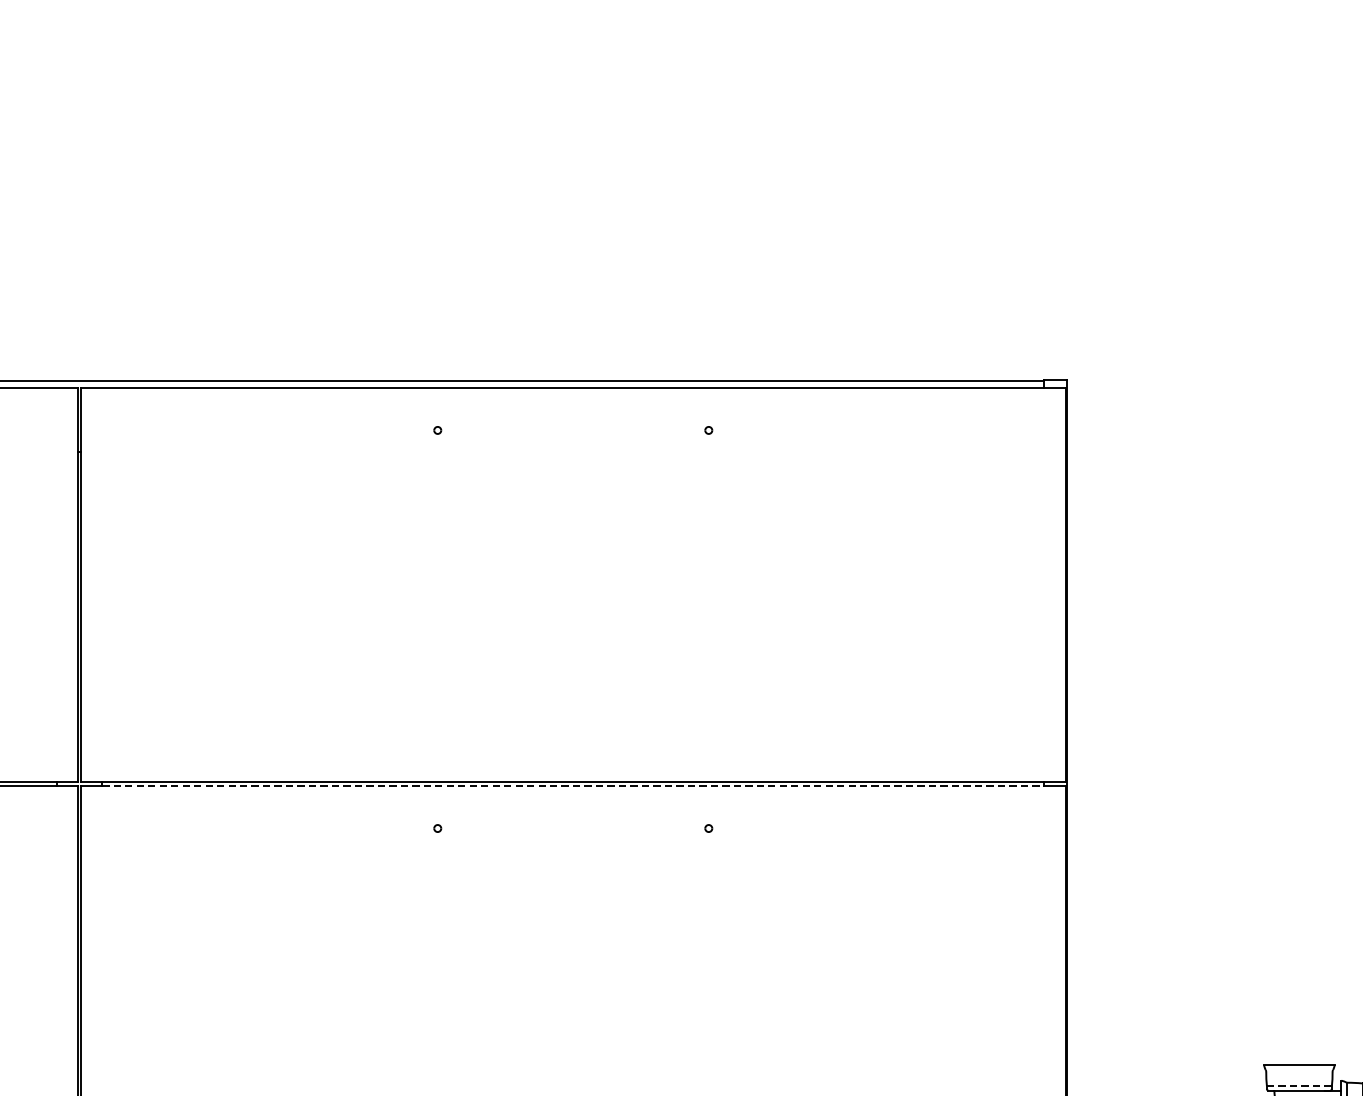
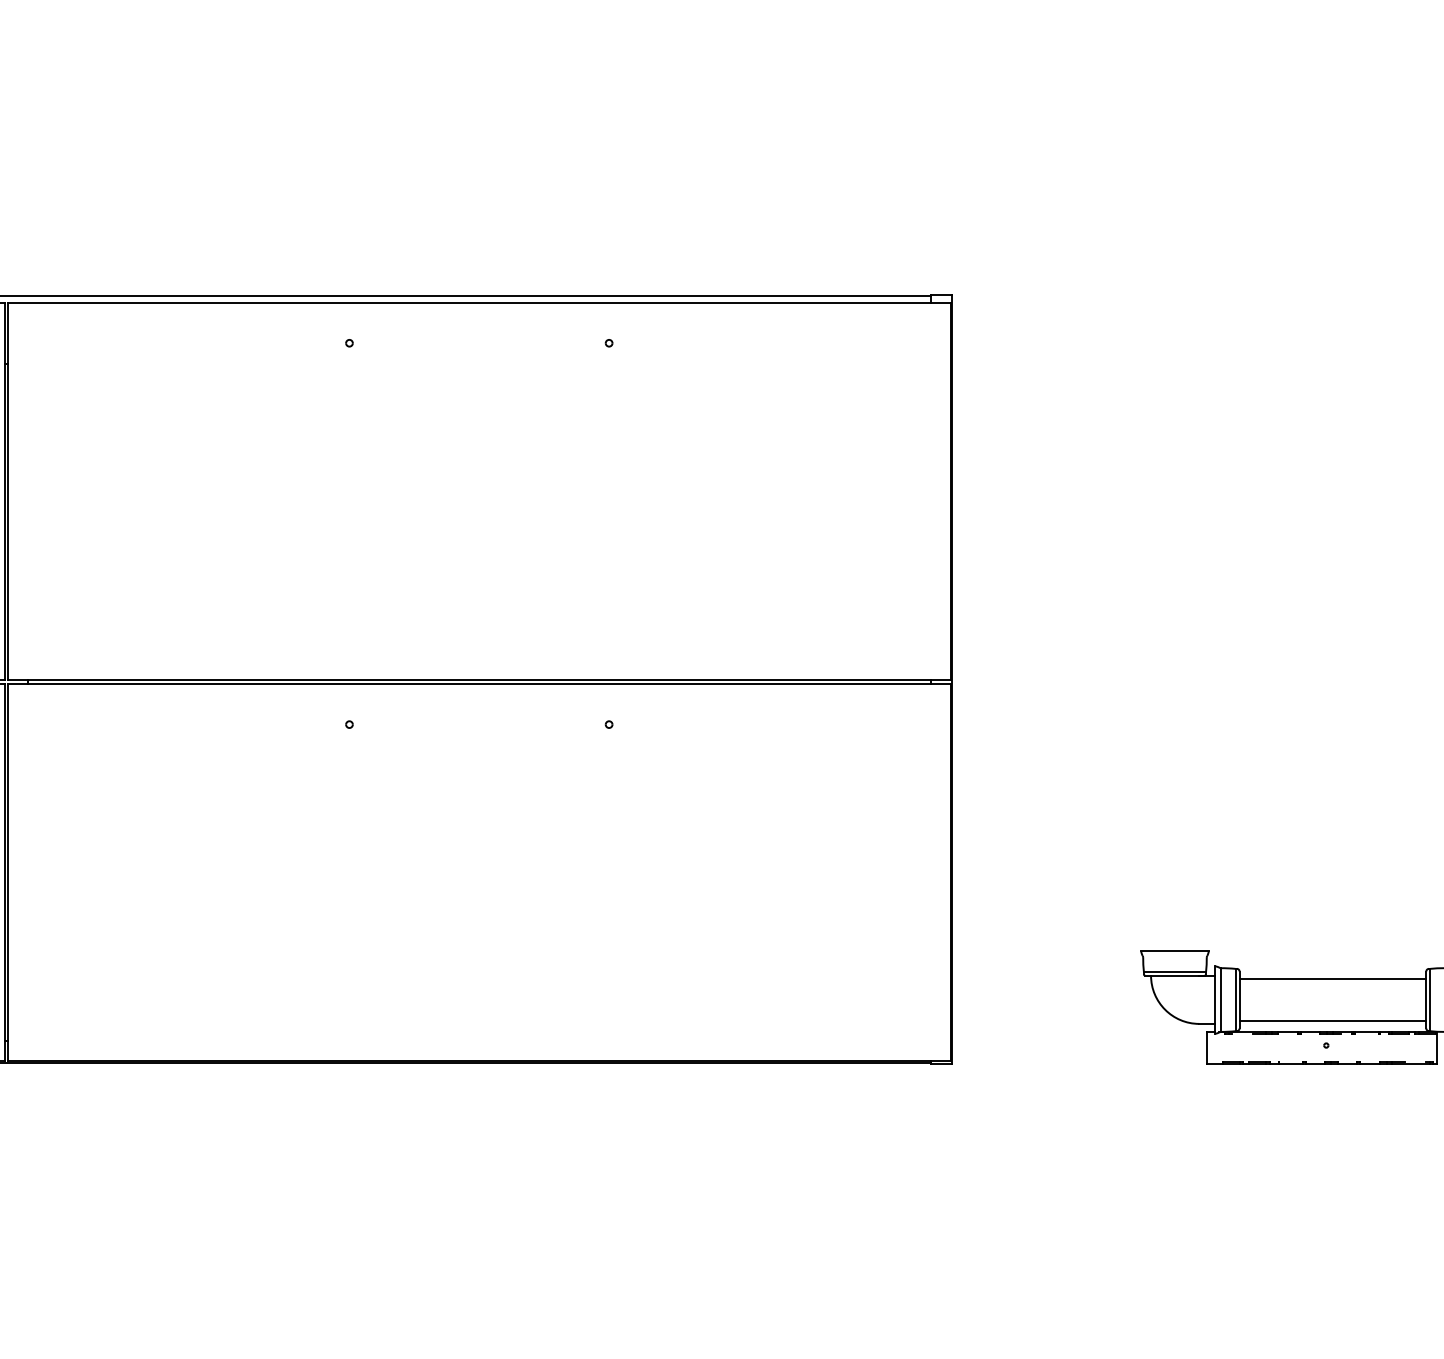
line: (573, 786) -> (479, 684), dashed -> solid
line: (1299, 1086) -> (1175, 971), dashed -> solid

